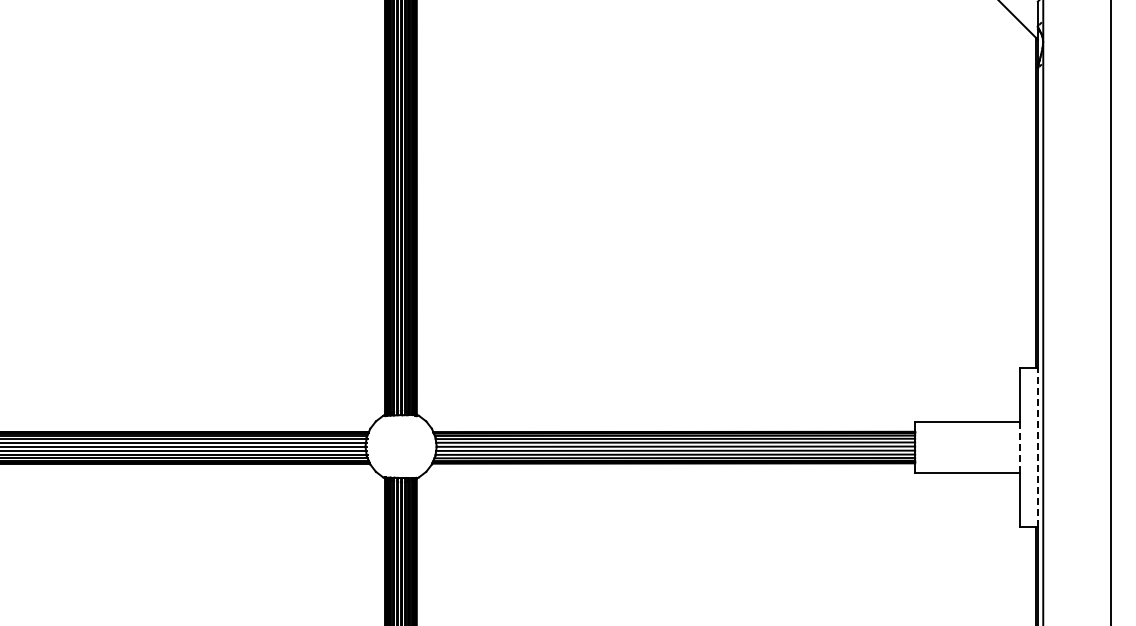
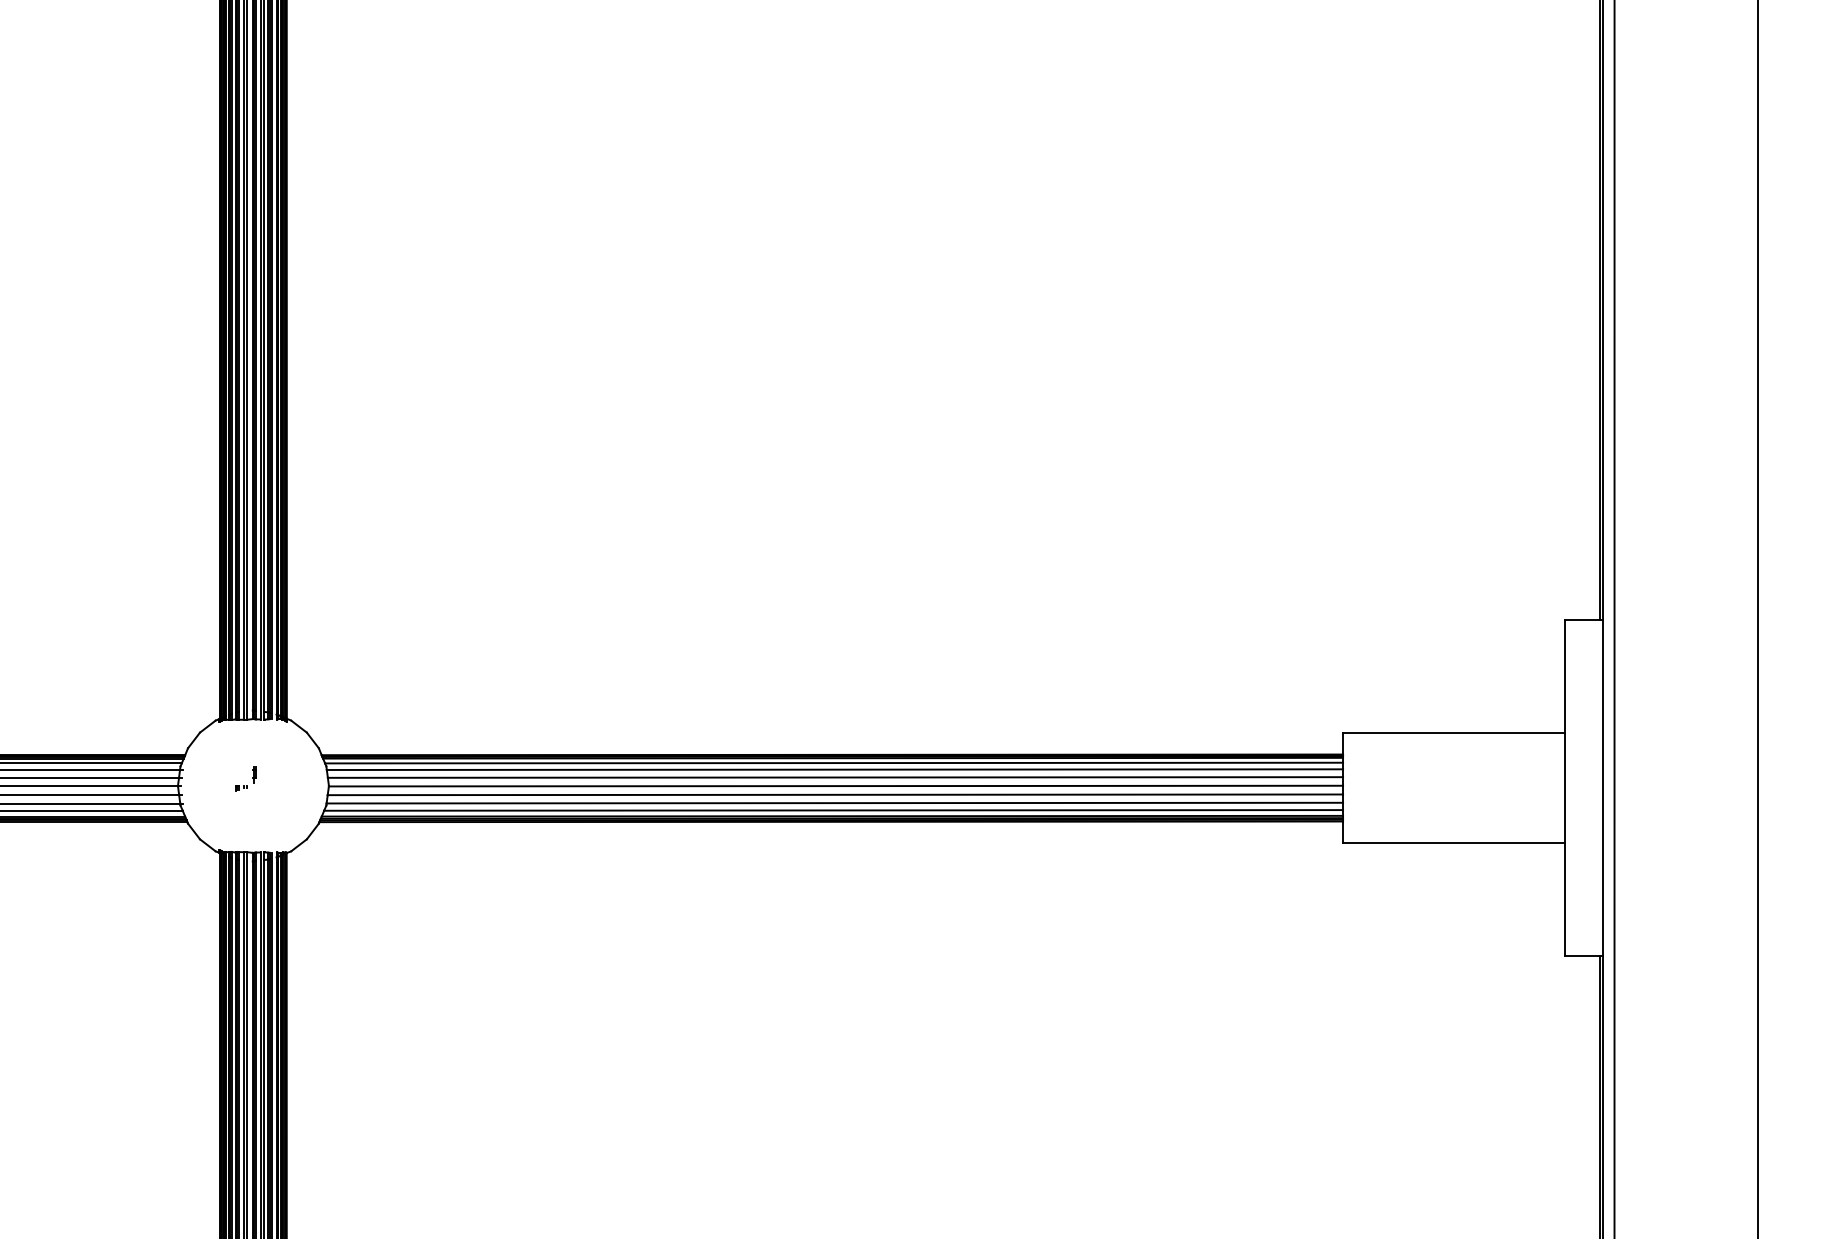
part: (397, 442) -> (245, 777), added
line: (1020, 447) -> (1566, 787), dashed -> solid
line: (1037, 447) -> (1602, 787), dashed -> solid

